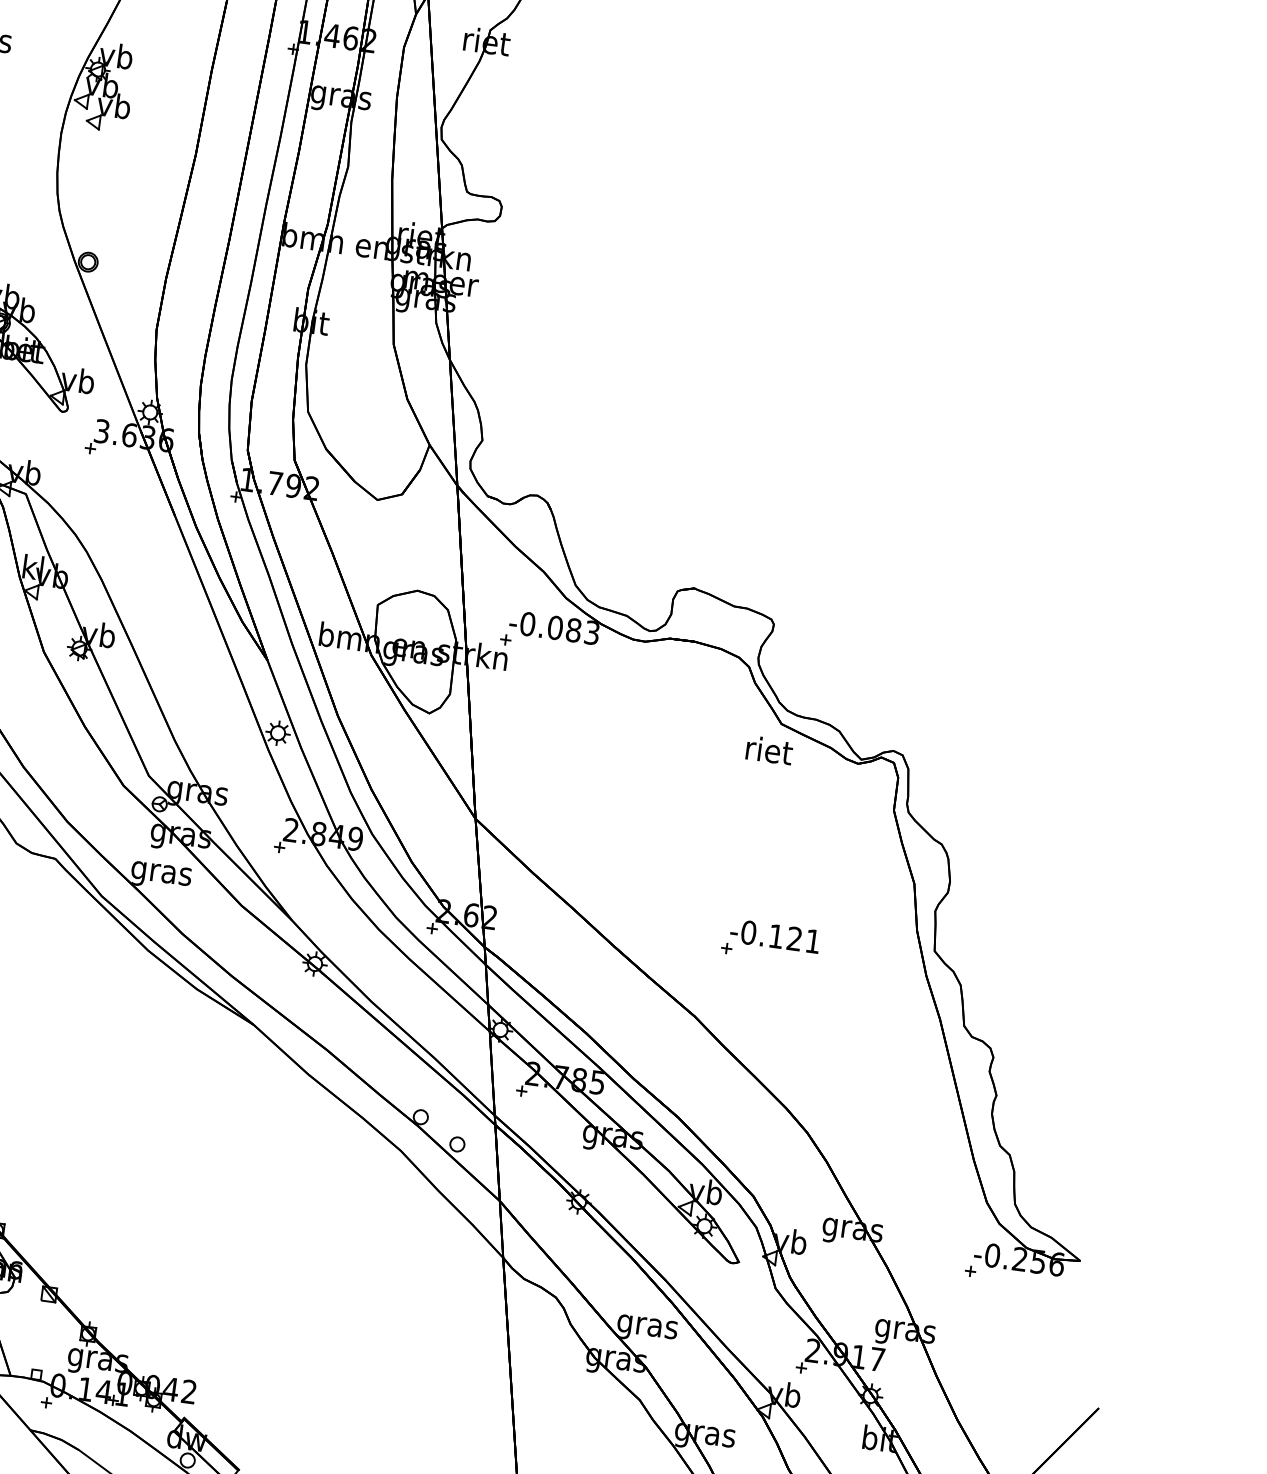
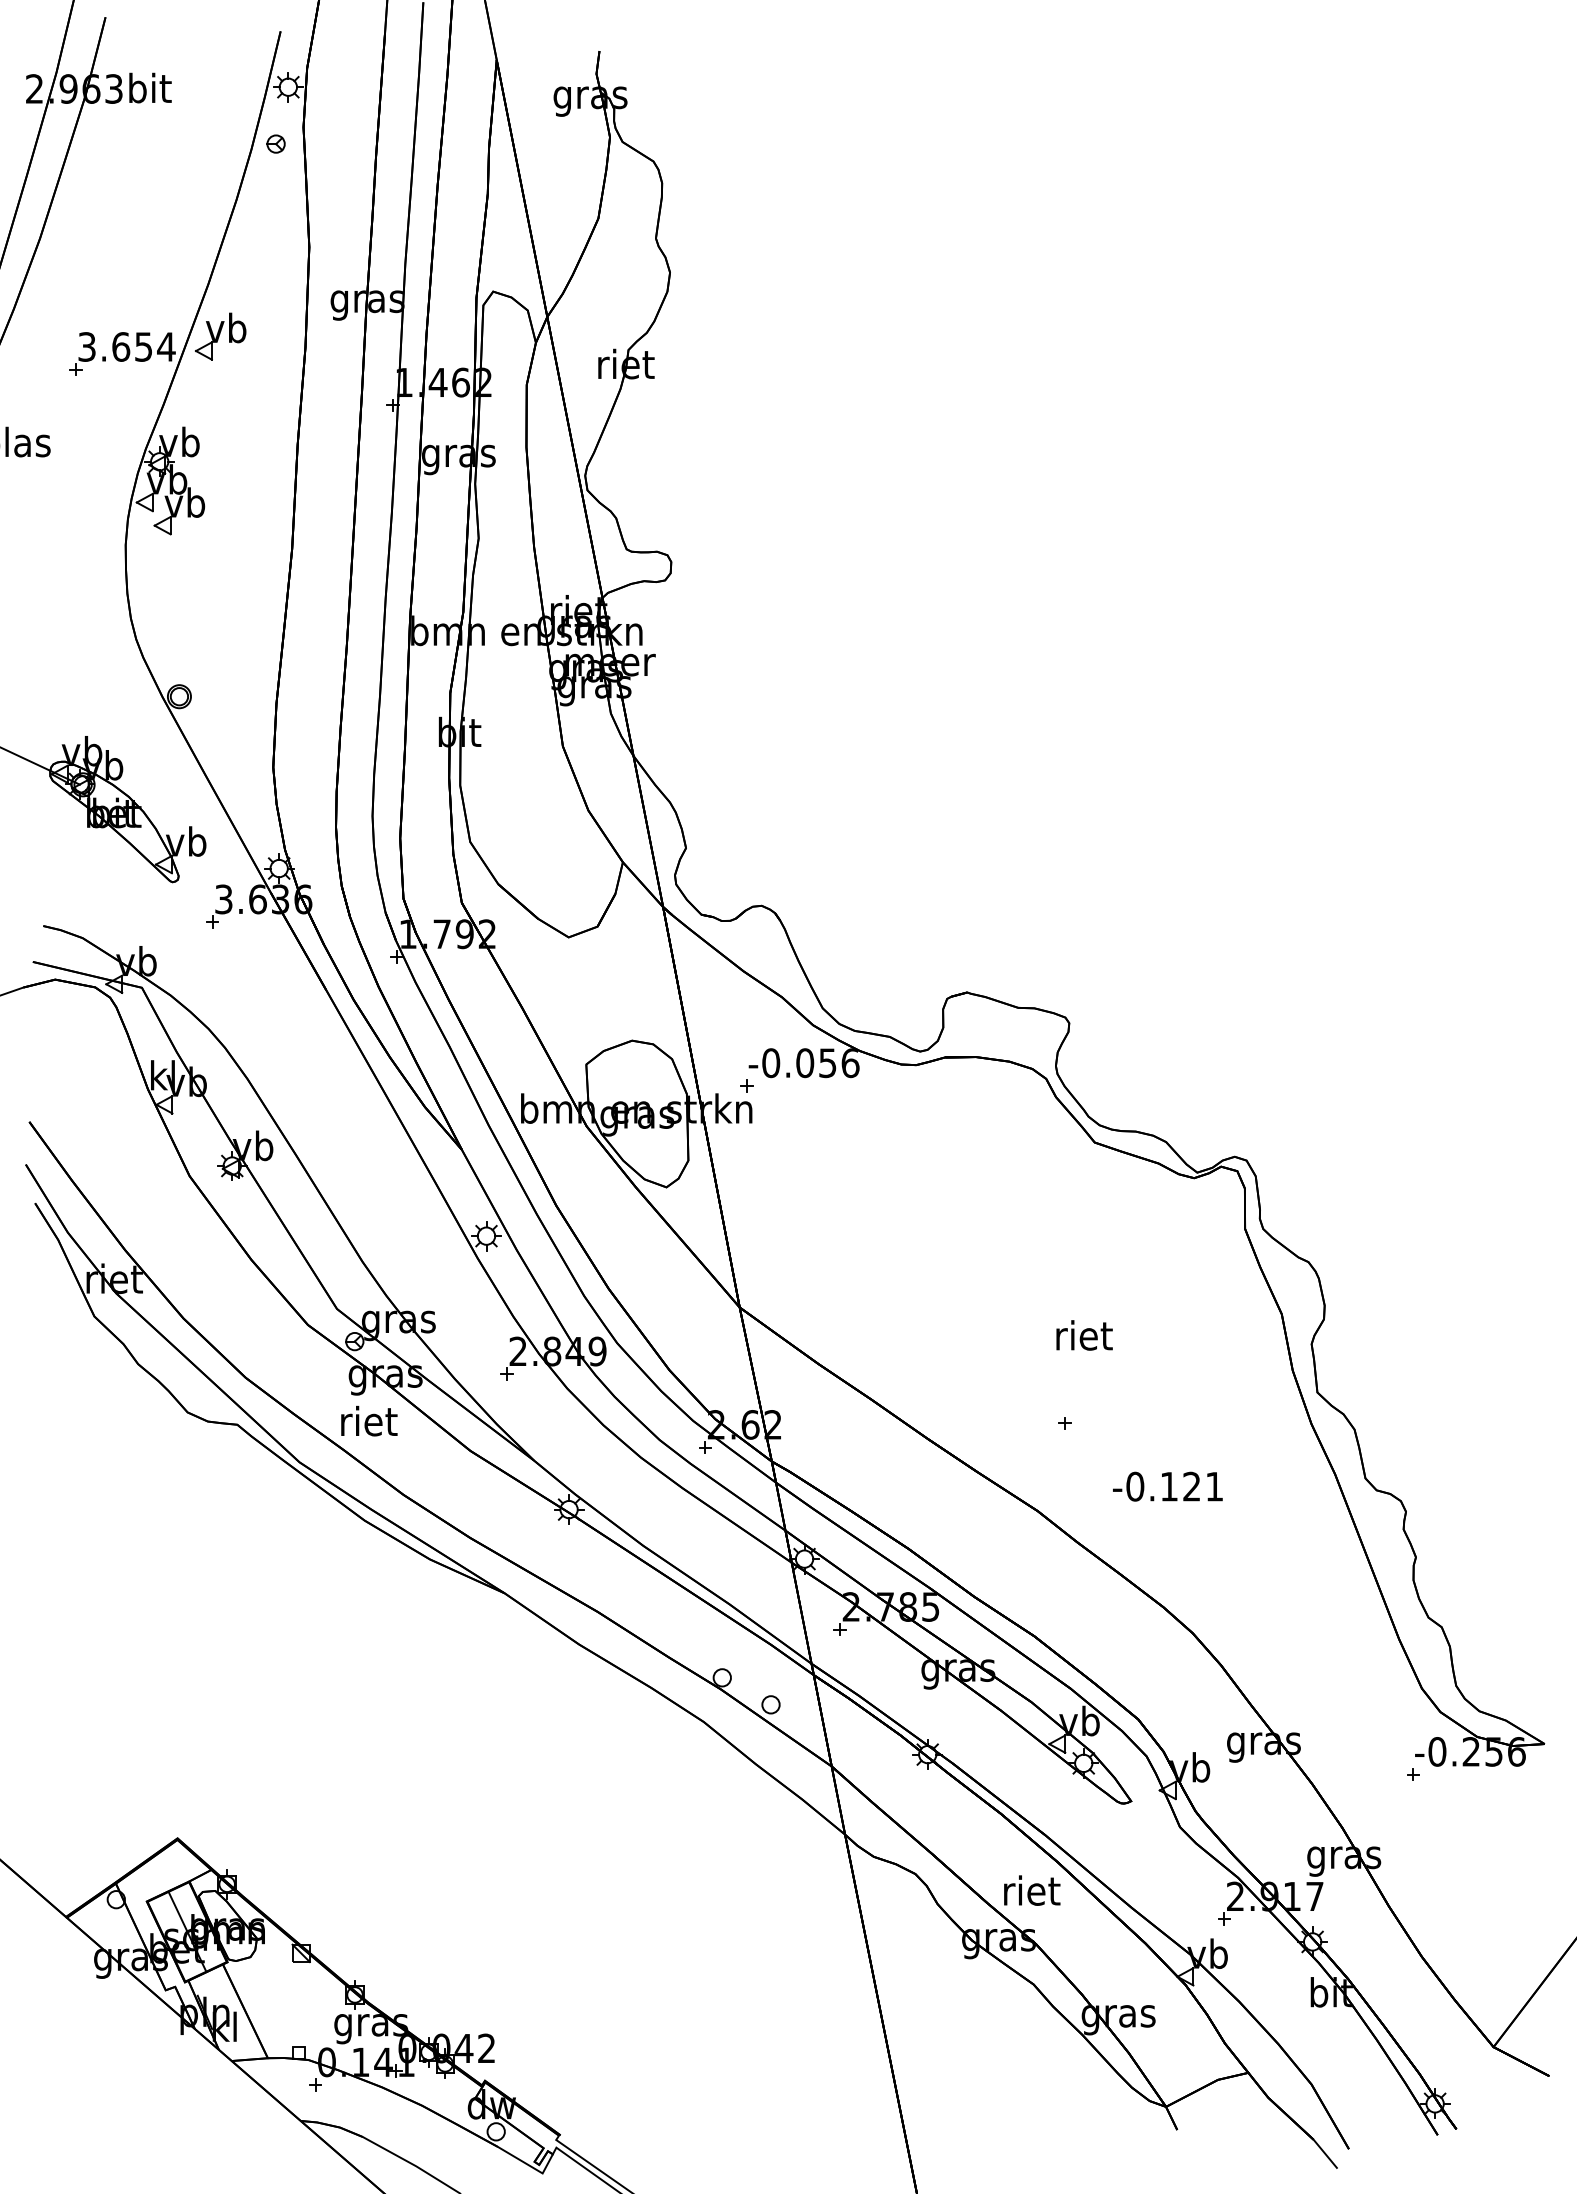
text: (583, 631) -> (839, 1063), -0.083 -> -0.056
text: (769, 750) -> (1084, 1335), moved
text: (161, 873) -> (368, 1424), gras -> riet
text: (774, 936) -> (1167, 1486), moved
text: (647, 1326) -> (1031, 1894), gras -> riet

